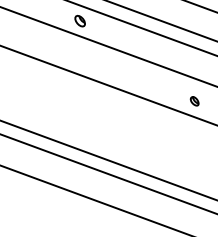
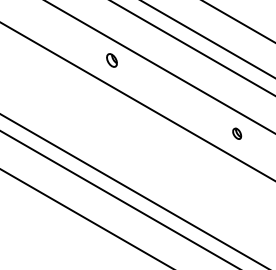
part: (79, 21) -> (111, 60), moved
part: (194, 101) -> (237, 133), moved

